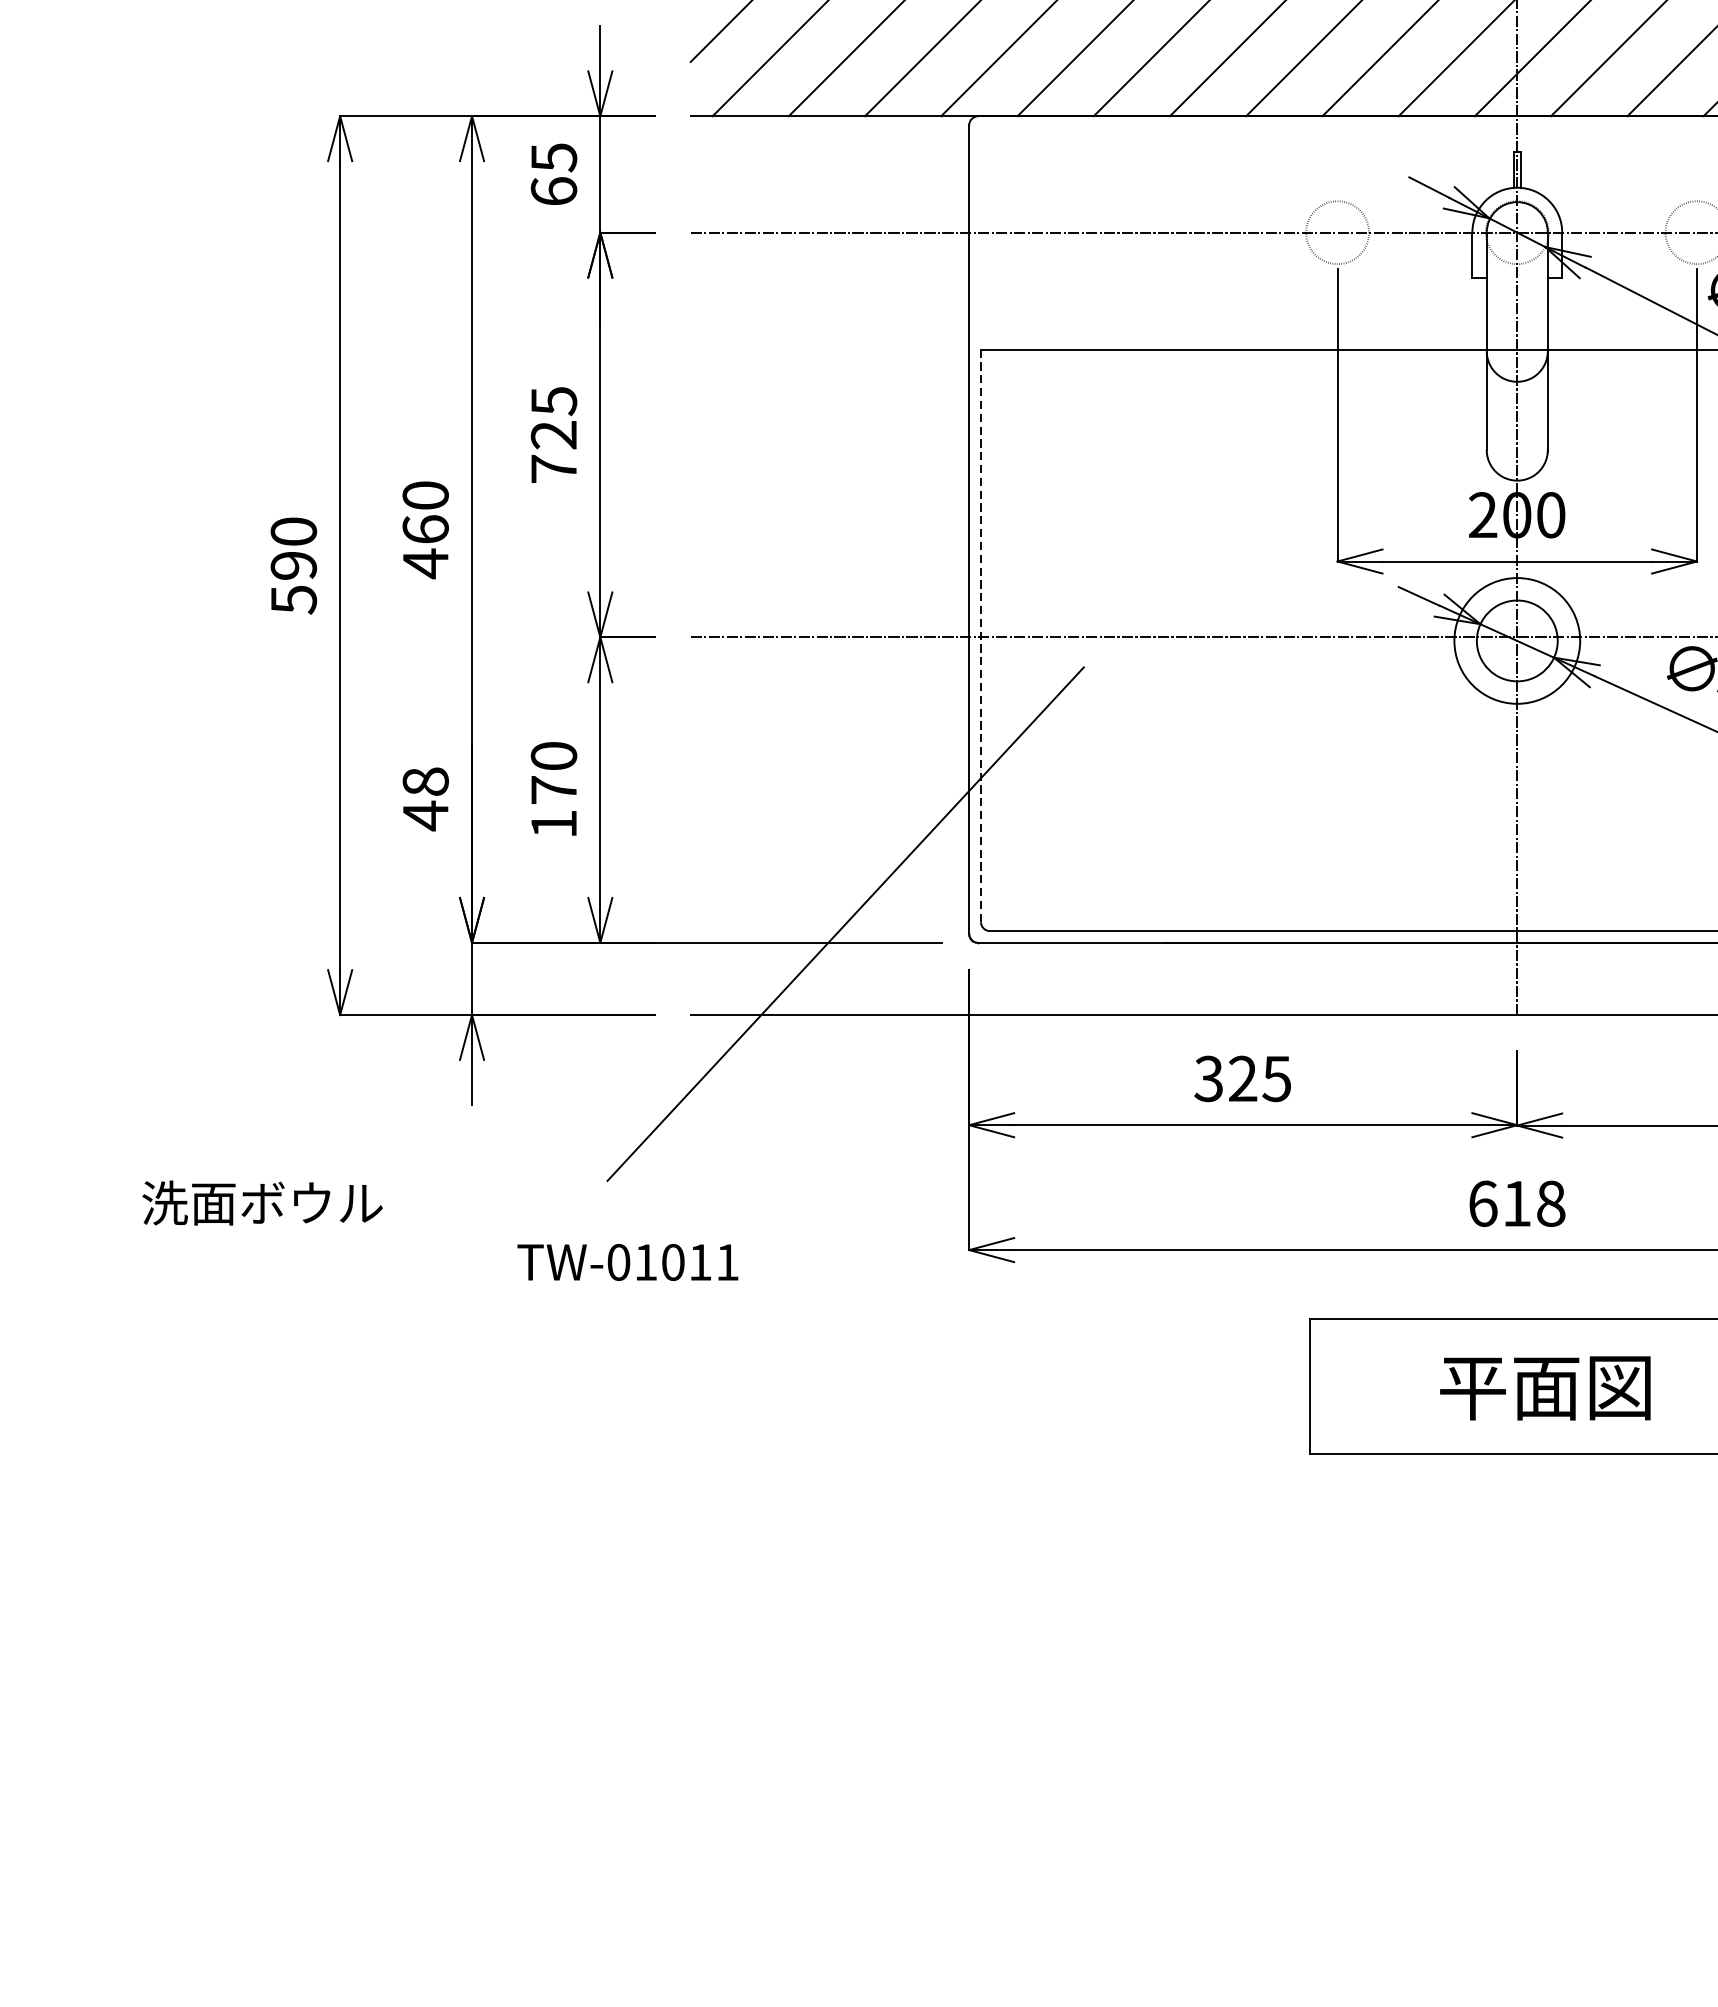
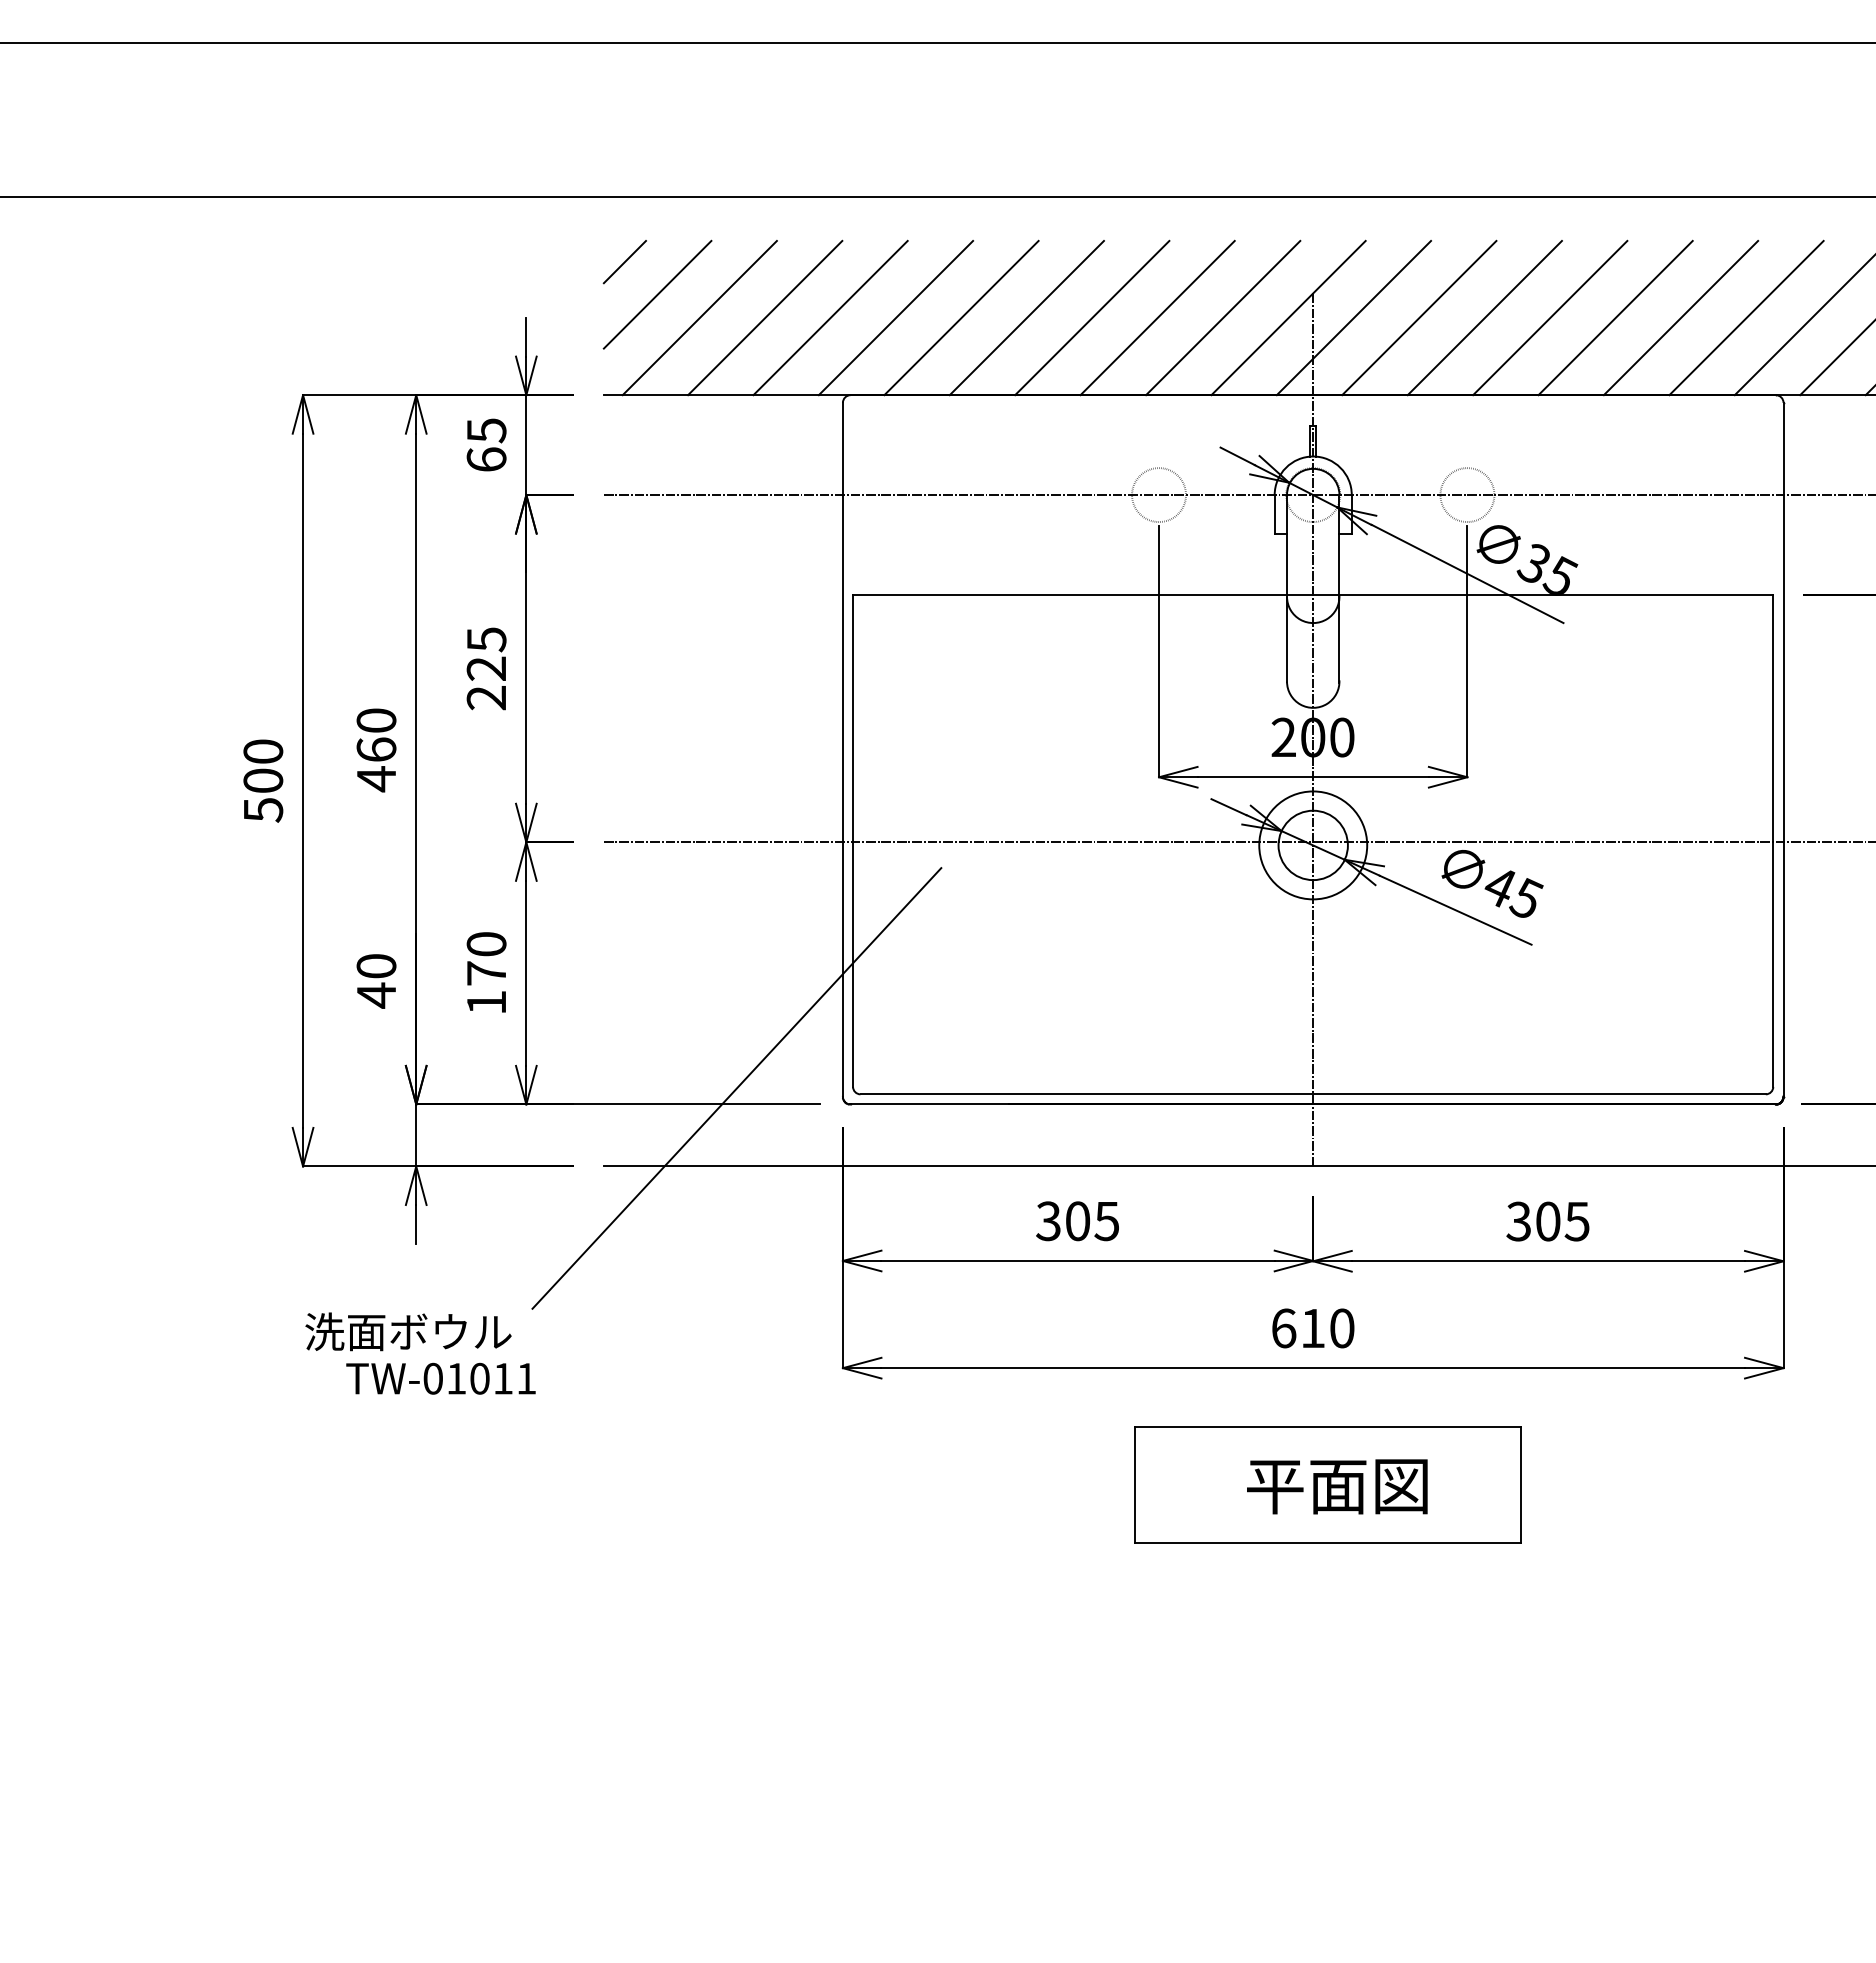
text: (552, 468) -> (485, 697), 725 -> 225
text: (294, 565) -> (263, 780), 590 -> 500
line: (981, 636) -> (853, 841), dashed -> solid
text: (425, 782) -> (376, 966), 48 -> 40
text: (1242, 1079) -> (1077, 1221), 325 -> 305
text: (262, 1202) -> (408, 1331), moved
text: (1551, 1203) -> (1342, 1328), 618 -> 610
text: (627, 1262) -> (440, 1378), moved

